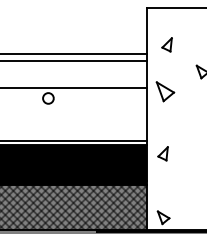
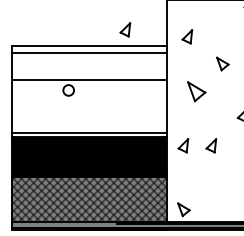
part: (105, 37) -> (125, 29), added
part: (165, 91) -> (196, 91), moved
part: (191, 153) -> (211, 145), added

